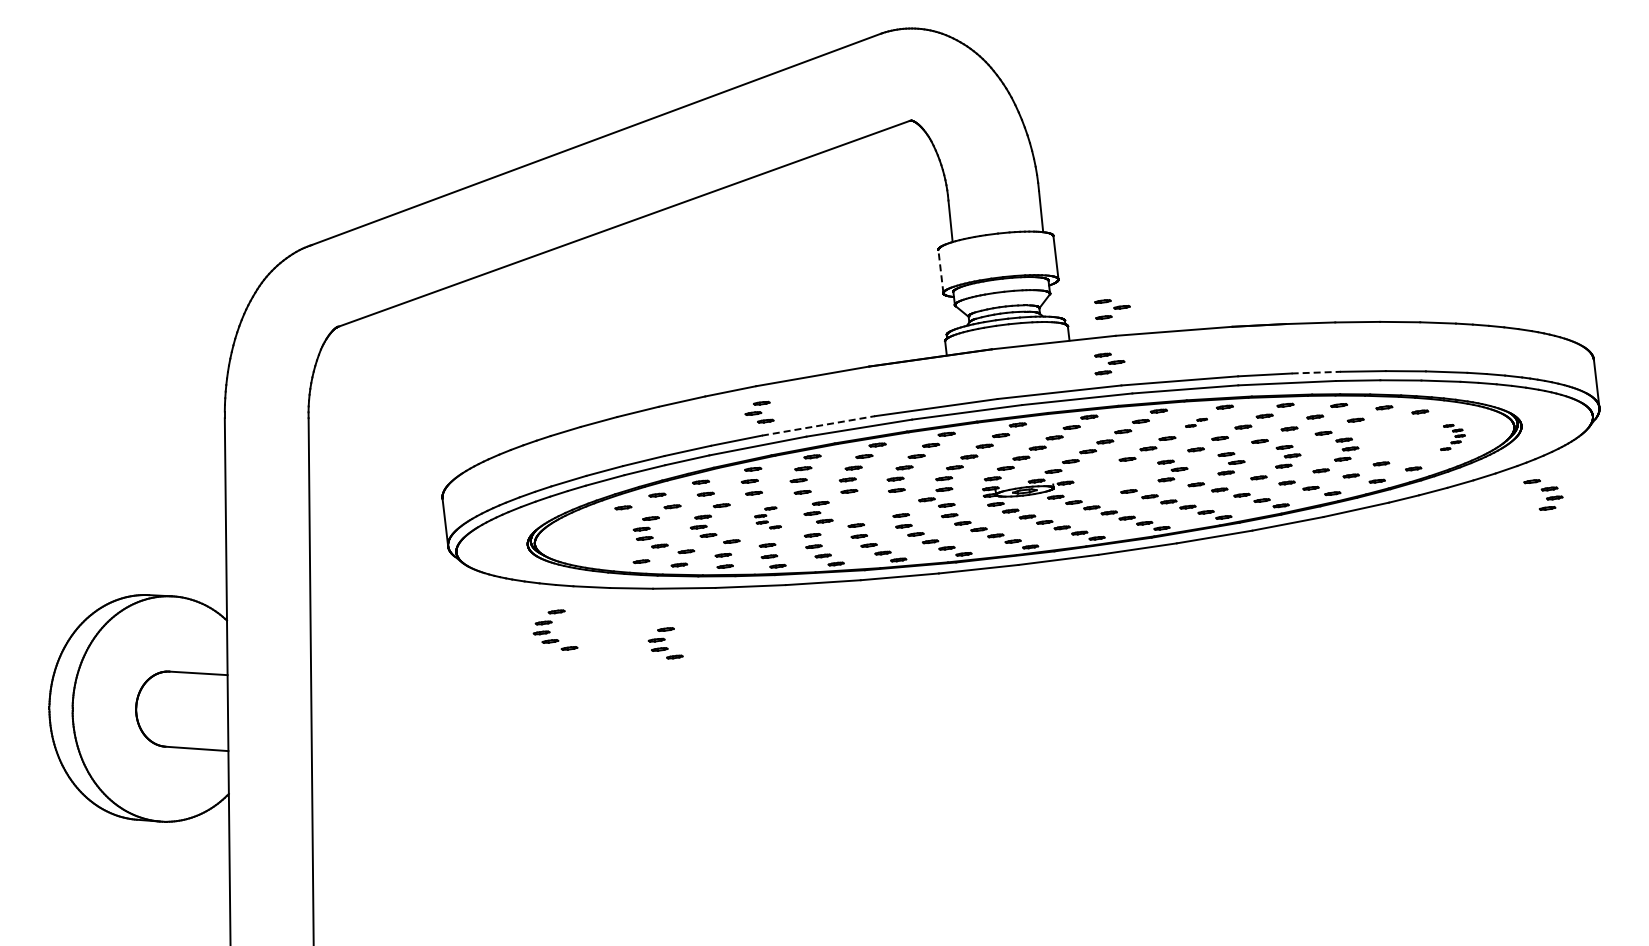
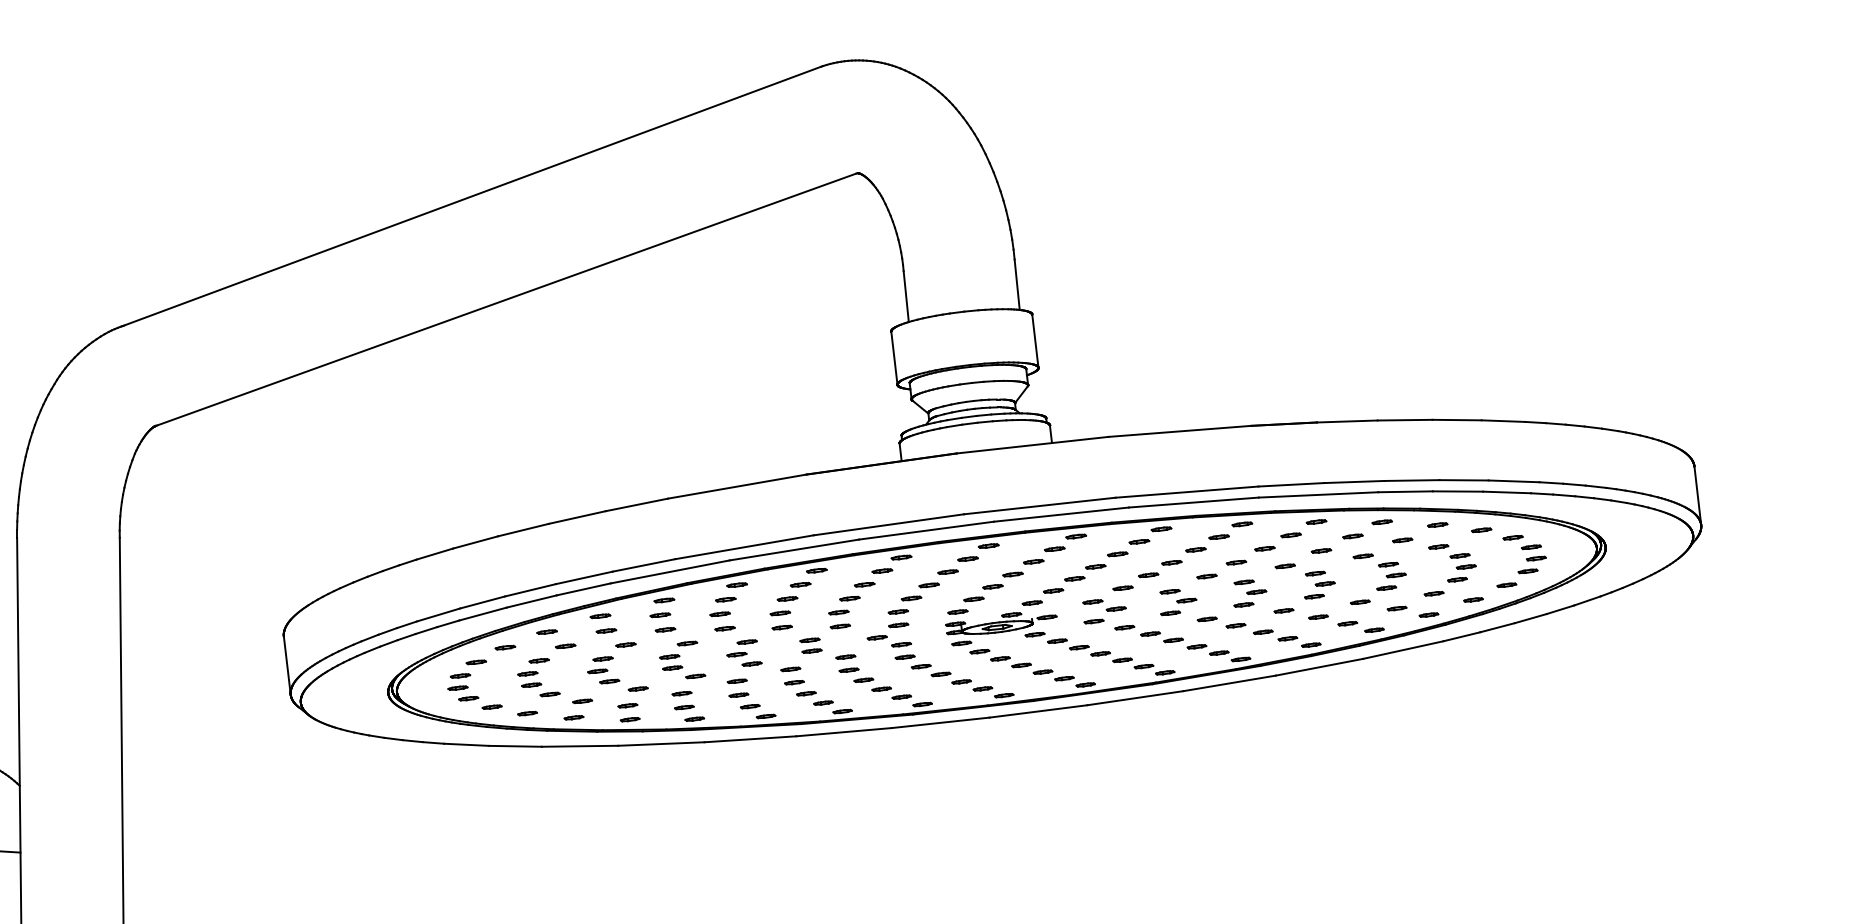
line: (940, 271) -> (893, 358), dashed -> solid
part: (1112, 309) -> (1104, 611), moved
part: (1109, 363) -> (1100, 470), removed
line: (1316, 372) -> (1354, 481), dashed -> solid
part: (759, 411) -> (672, 529), removed
part: (1196, 422) -> (1207, 543), size x1.67
line: (818, 425) -> (744, 546), dashed -> solid
part: (1452, 437) -> (1521, 561), size x1.67
part: (1543, 494) -> (1452, 562), moved
part: (872, 506) -> (810, 645), added
part: (767, 517) -> (681, 659), size x1.43
part: (555, 629) -> (474, 683), moved
part: (665, 643) -> (556, 813), removed

